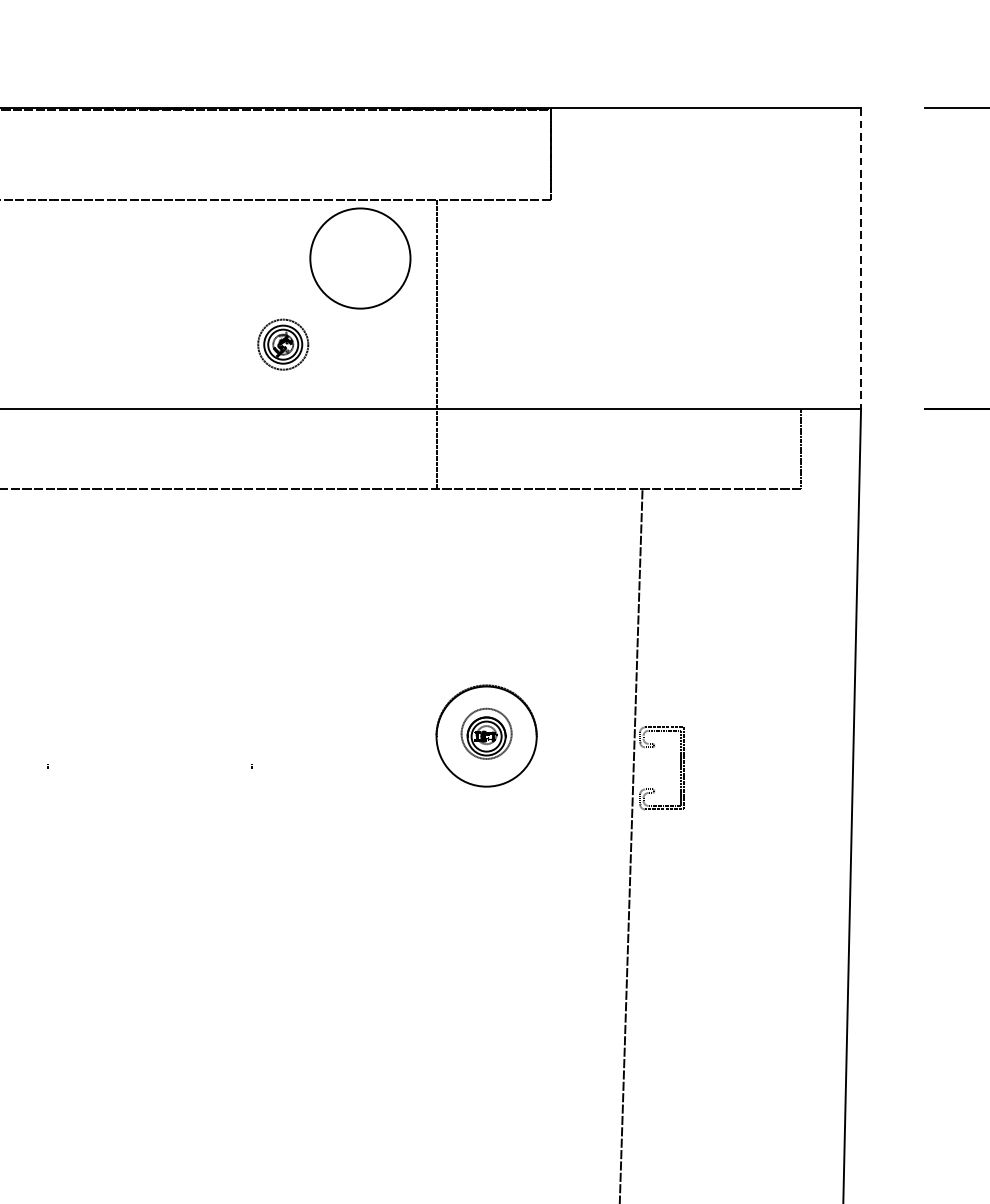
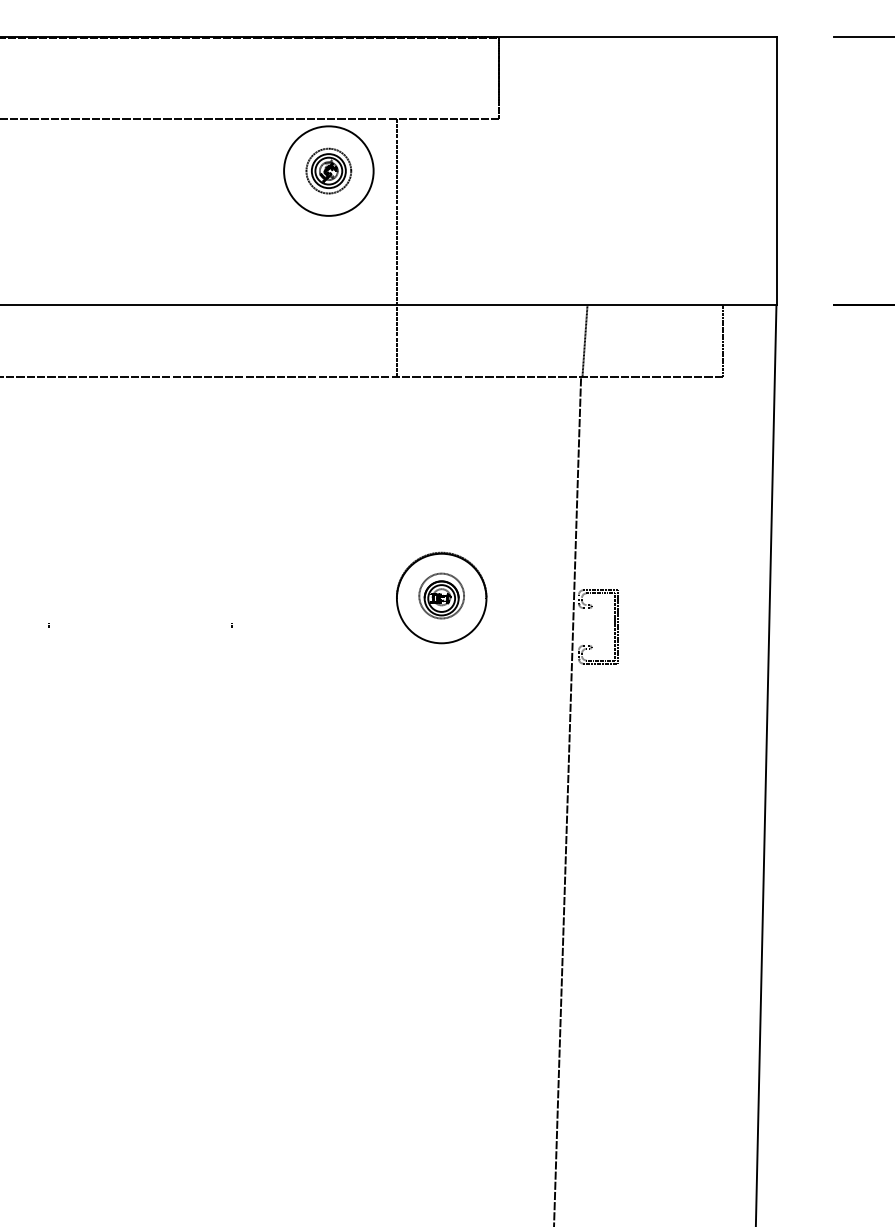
line: (861, 258) -> (776, 171), dashed -> solid
part: (282, 343) -> (328, 170), moved
line: (646, 449) -> (584, 341), added

